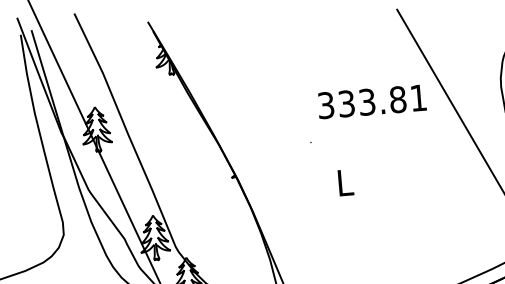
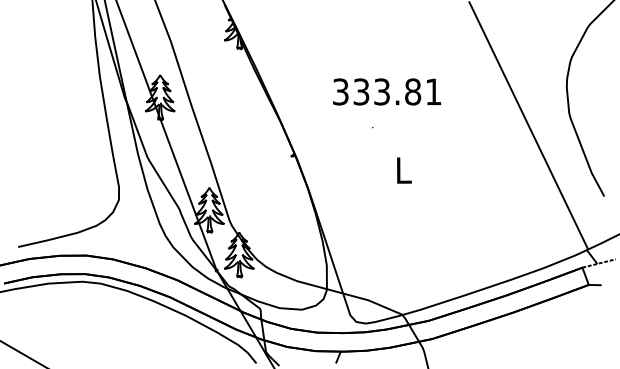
text: (371, 101) -> (386, 91), moved

